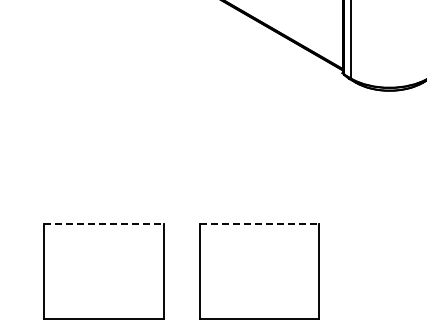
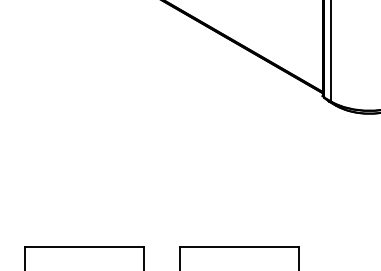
line: (104, 223) -> (84, 246), dashed -> solid
line: (259, 223) -> (239, 246), dashed -> solid

